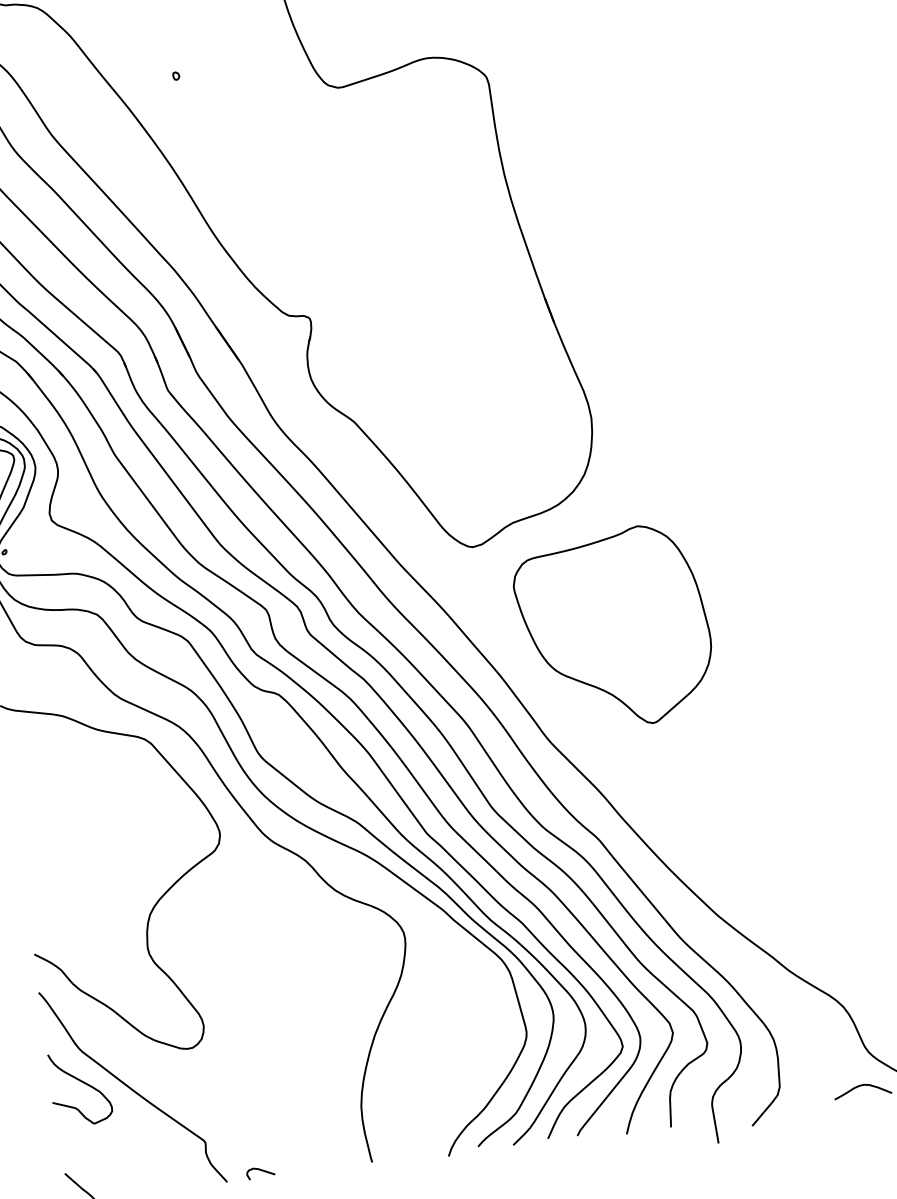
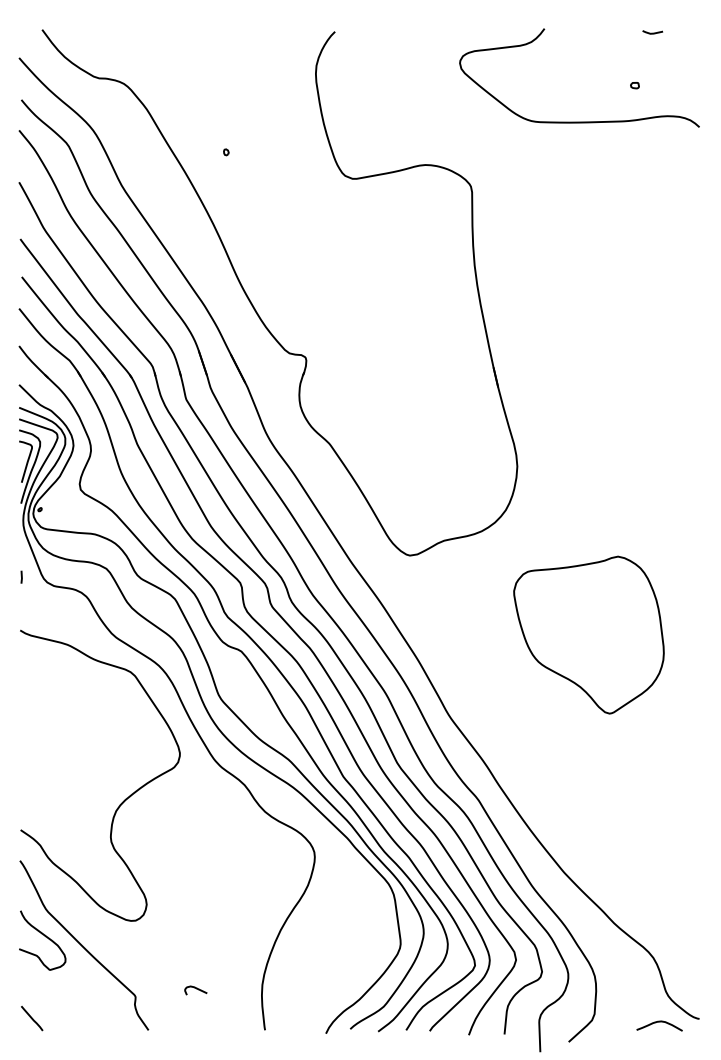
part: (613, 628) -> (588, 634), moved
curve: (261, 1171) -> (196, 989), moved

